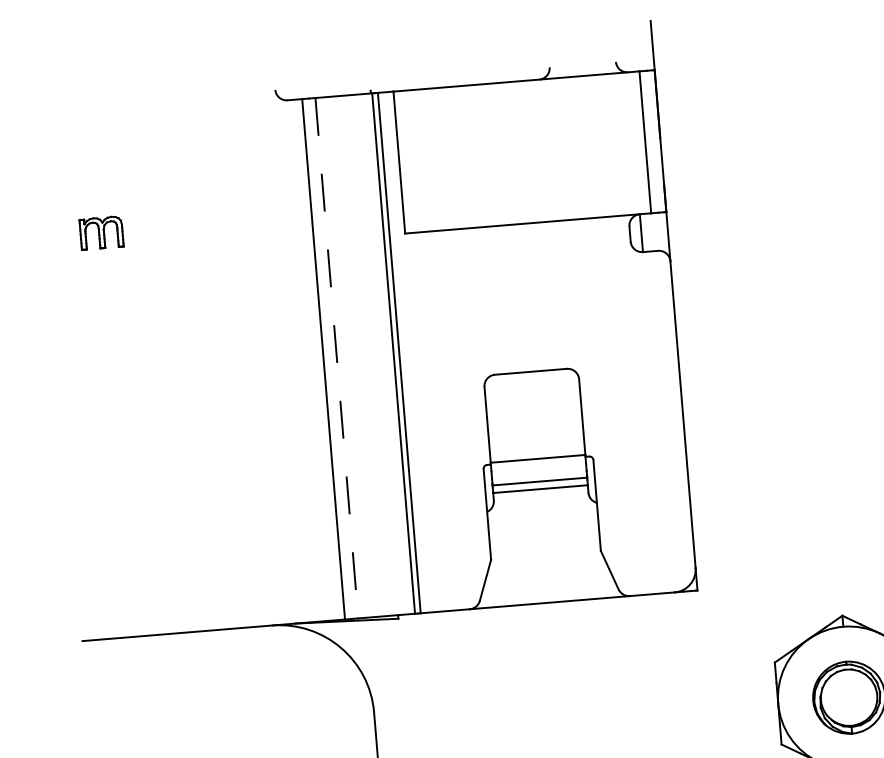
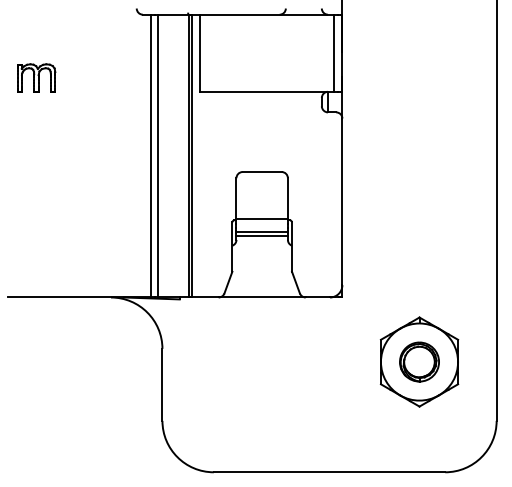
part: (101, 231) -> (36, 77), size x1.67
line: (337, 358) -> (158, 156), dashed -> solid

